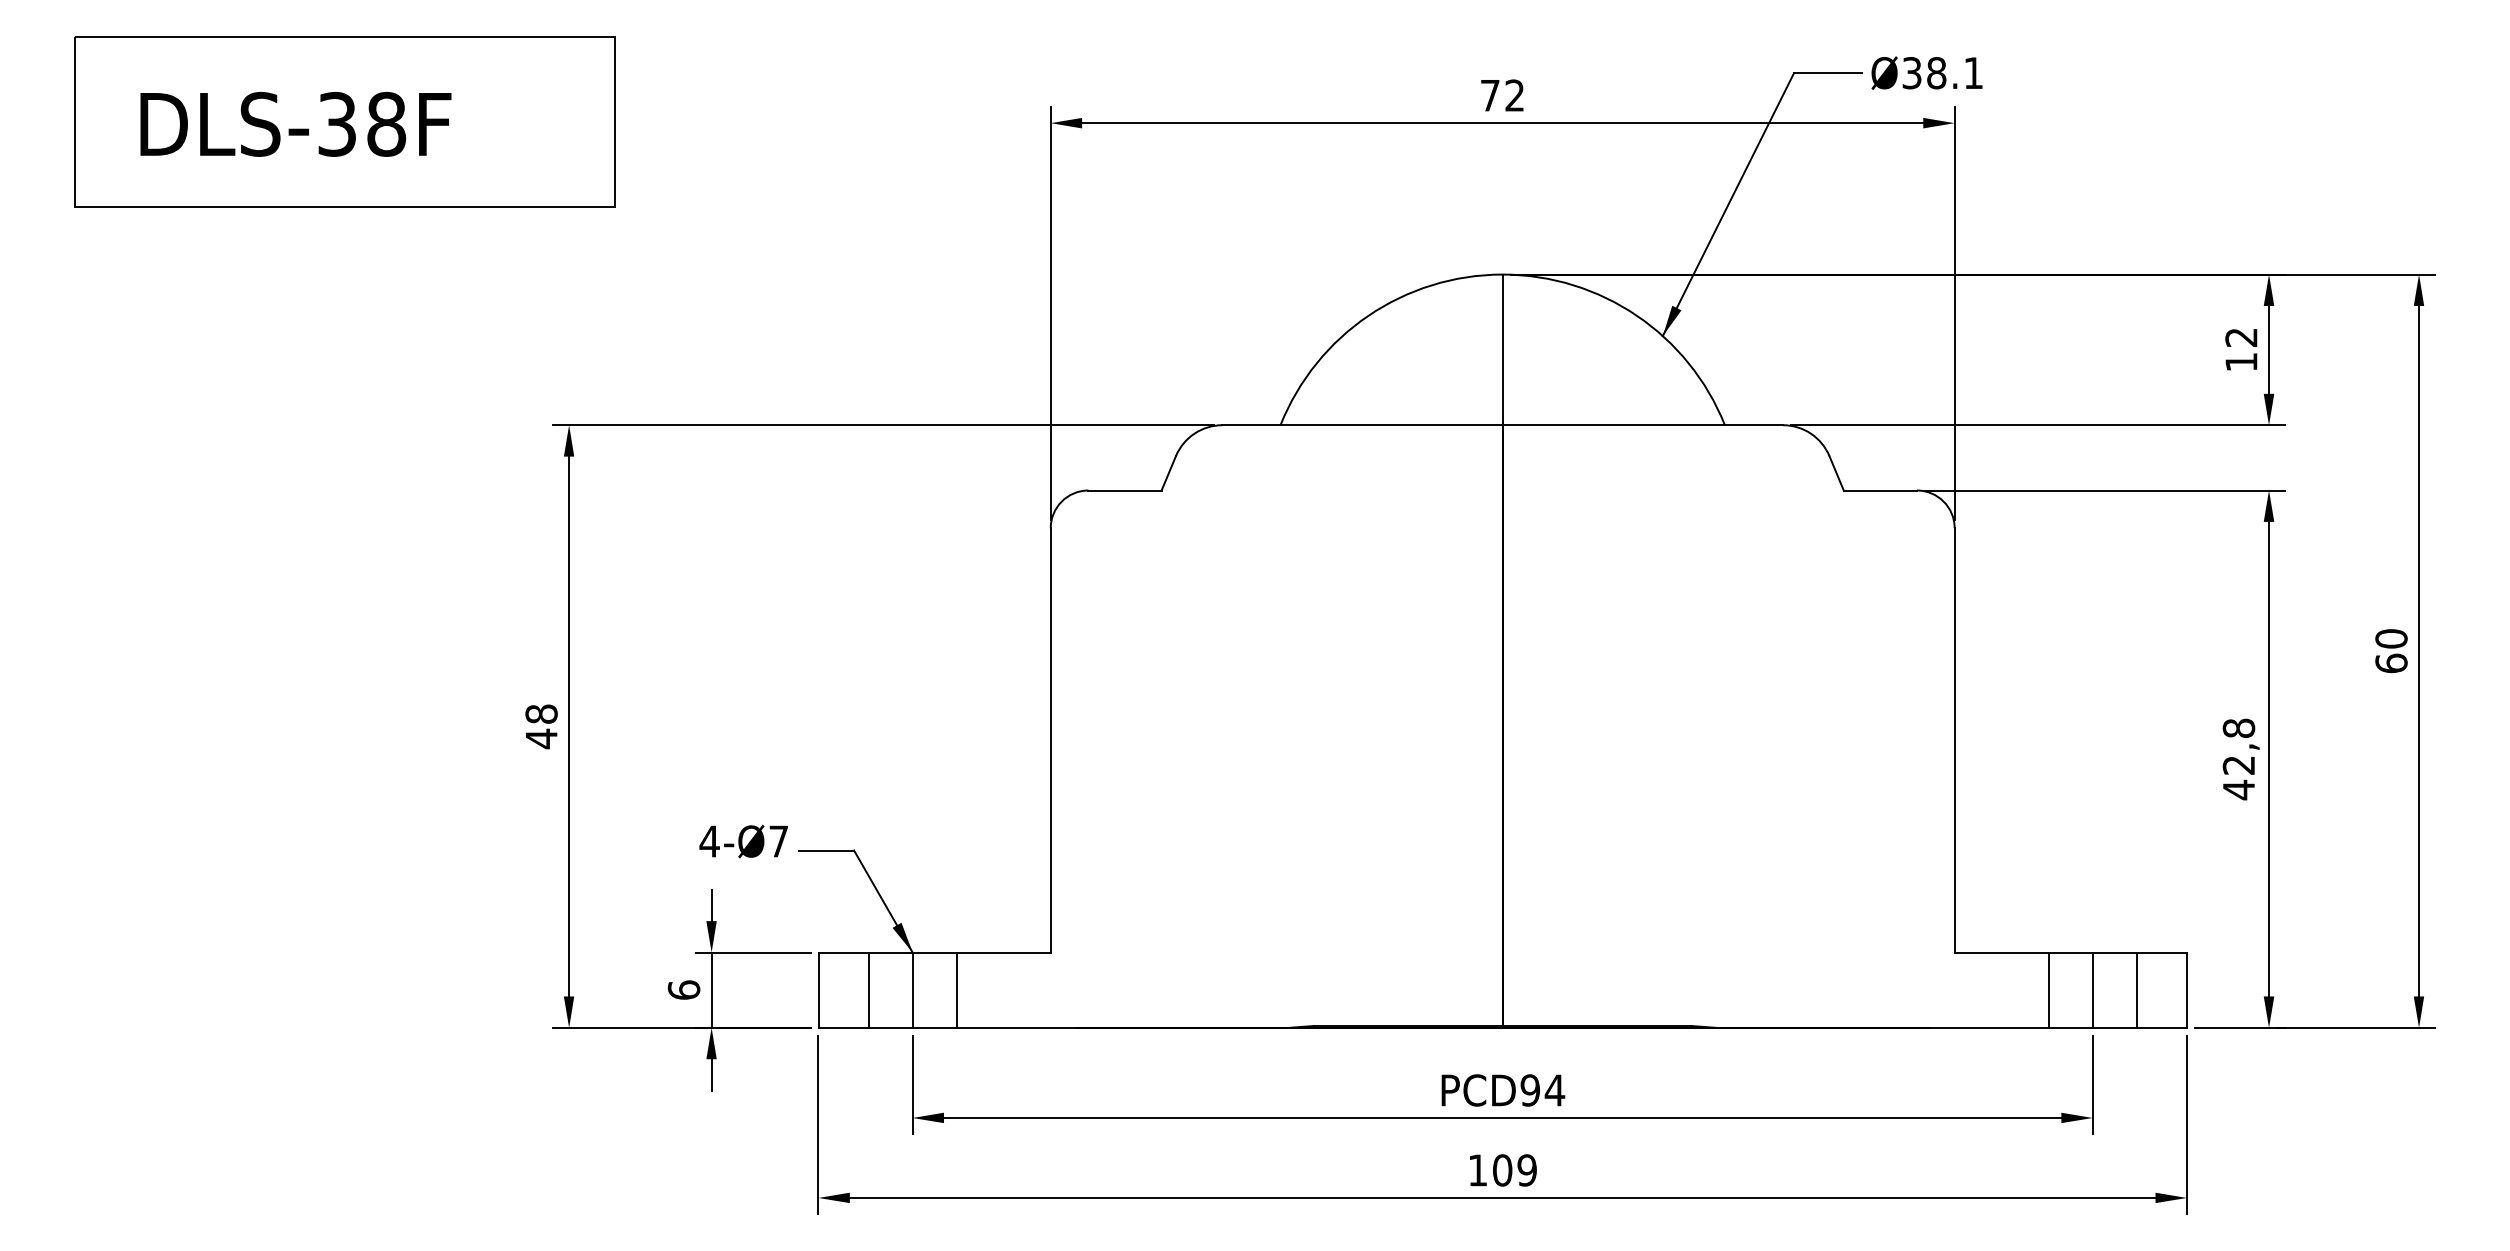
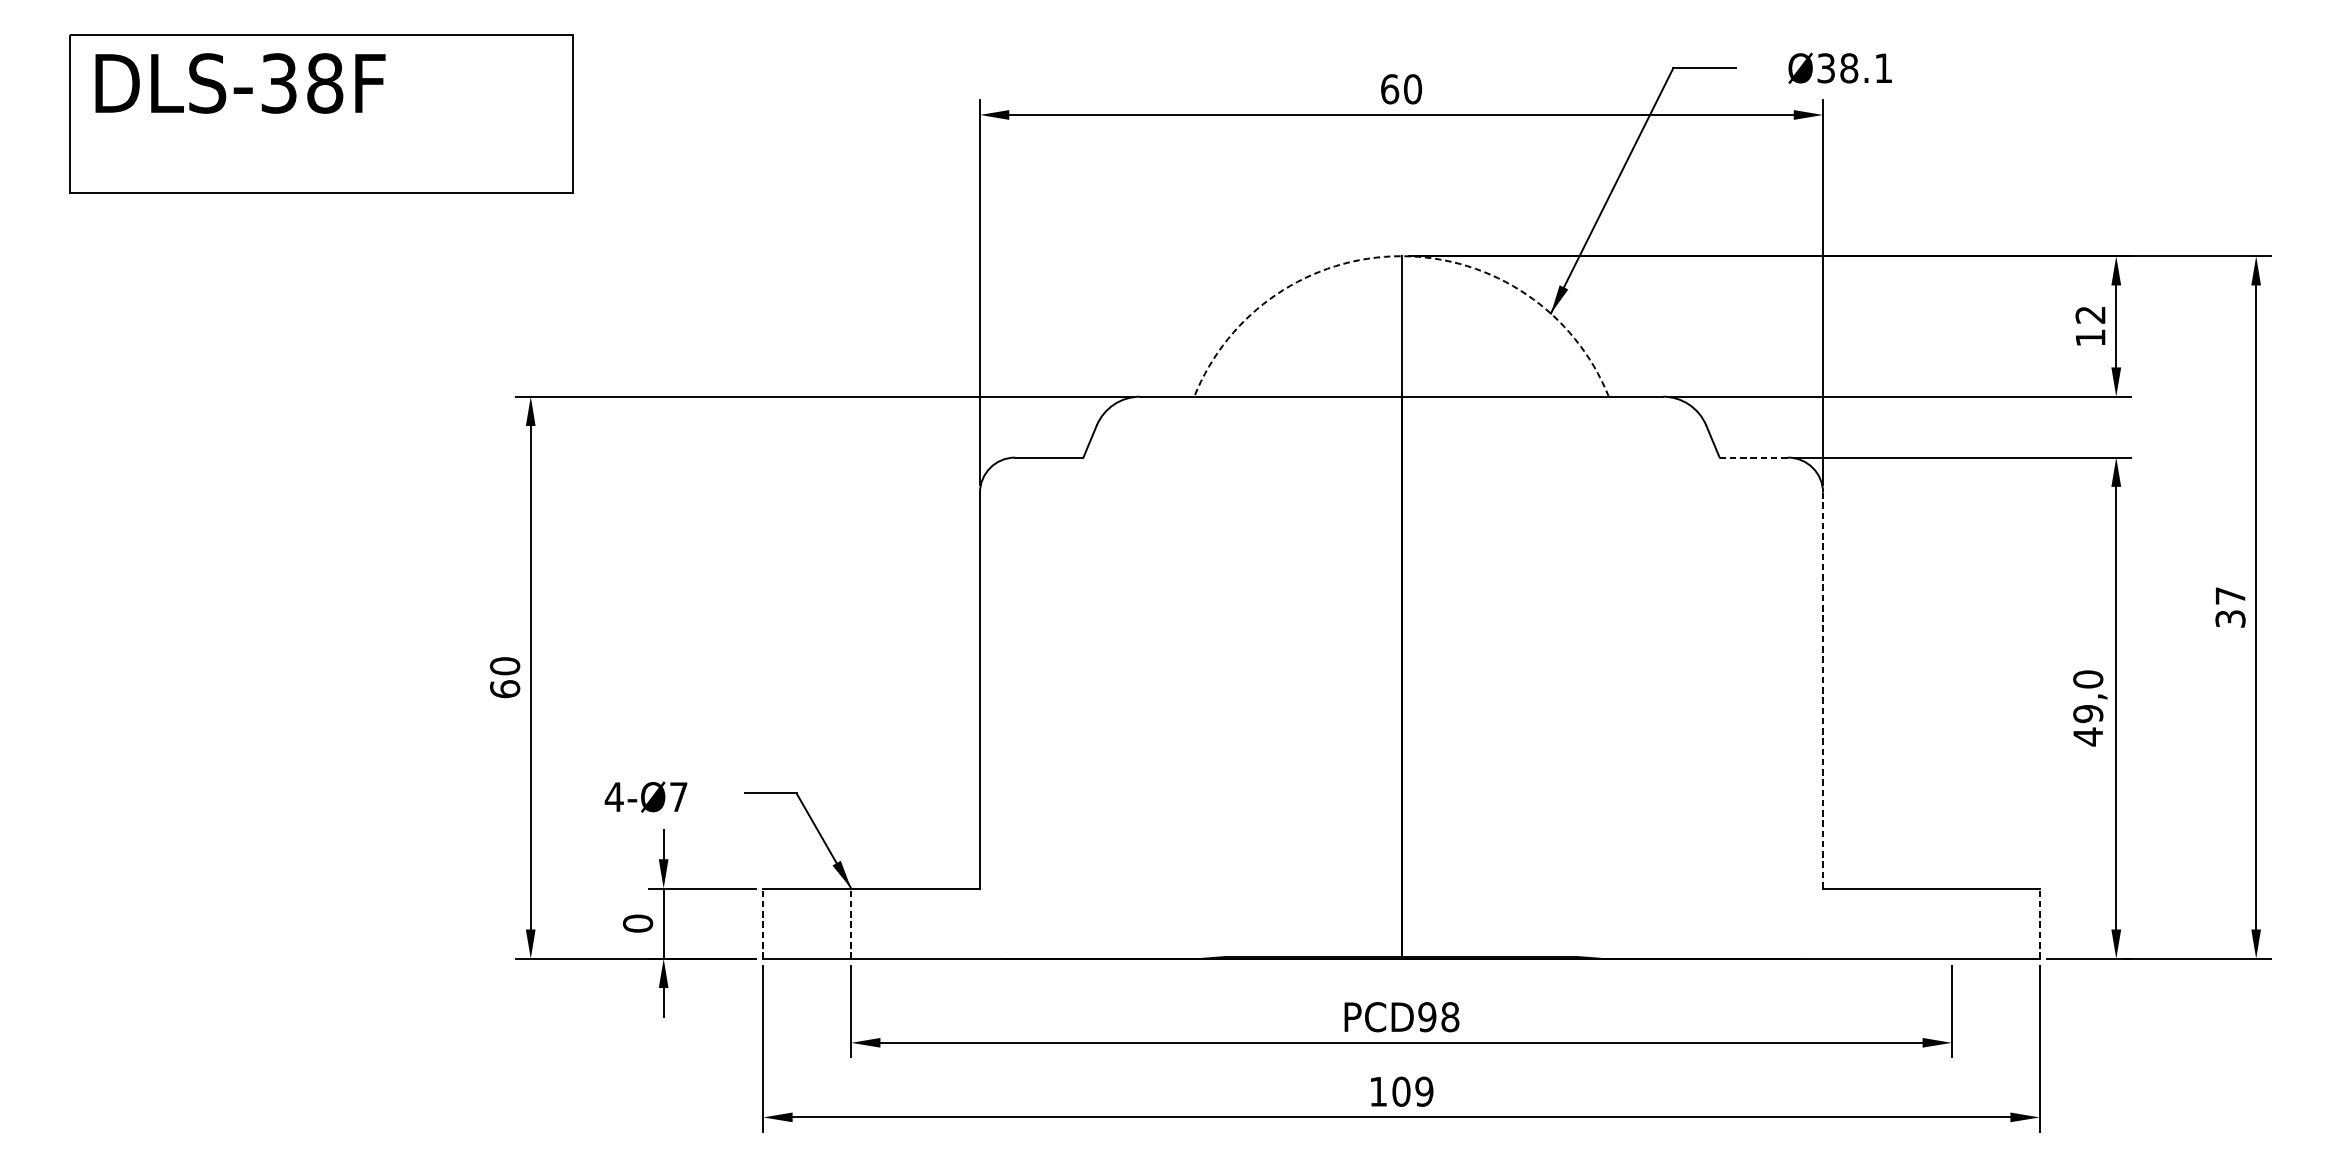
text: (1926, 72) -> (1839, 67), moved
text: (1502, 95) -> (1401, 89), 72 -> 60
text: (295, 124) -> (240, 83), moved
arc: (1502, 274) -> (1401, 256), solid -> dashed
line: (1880, 490) -> (1753, 457), solid -> dashed
text: (2391, 651) -> (2230, 607), 60 -> 37
text: (541, 726) -> (505, 677), 48 -> 60
line: (1954, 739) -> (1822, 689), solid -> dashed
text: (2238, 746) -> (2087, 696), 42,8 -> 49,0
text: (743, 841) -> (645, 797), moved
text: (683, 989) -> (637, 923), 6 -> 0
line: (868, 989) -> (810, 923), removed
line: (956, 989) -> (892, 923), removed
line: (2048, 989) -> (1910, 923), removed
line: (2092, 989) -> (1951, 923), removed
line: (2136, 989) -> (1992, 923), removed
line: (818, 990) -> (763, 923), solid -> dashed
line: (912, 990) -> (851, 923), solid -> dashed
line: (2186, 990) -> (2039, 923), solid -> dashed
text: (1554, 1090) -> (1449, 1017), PCD94 -> PCD98

